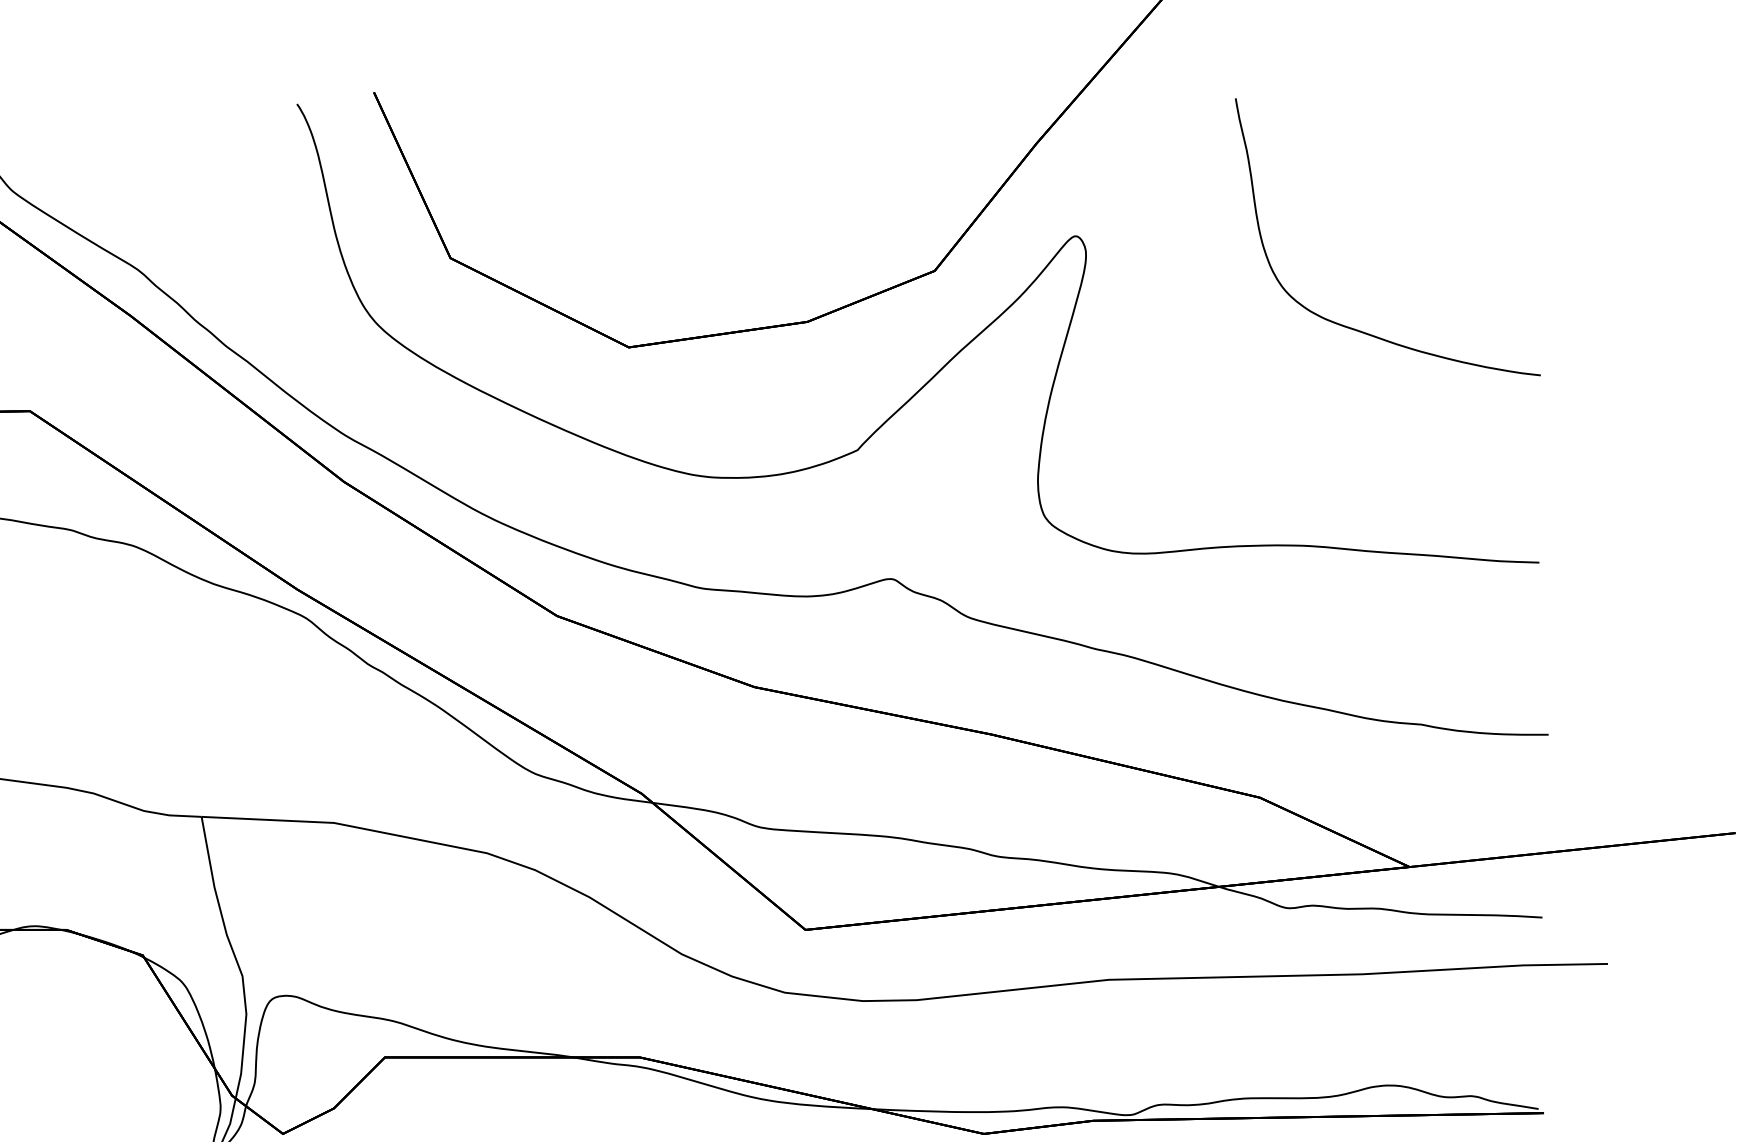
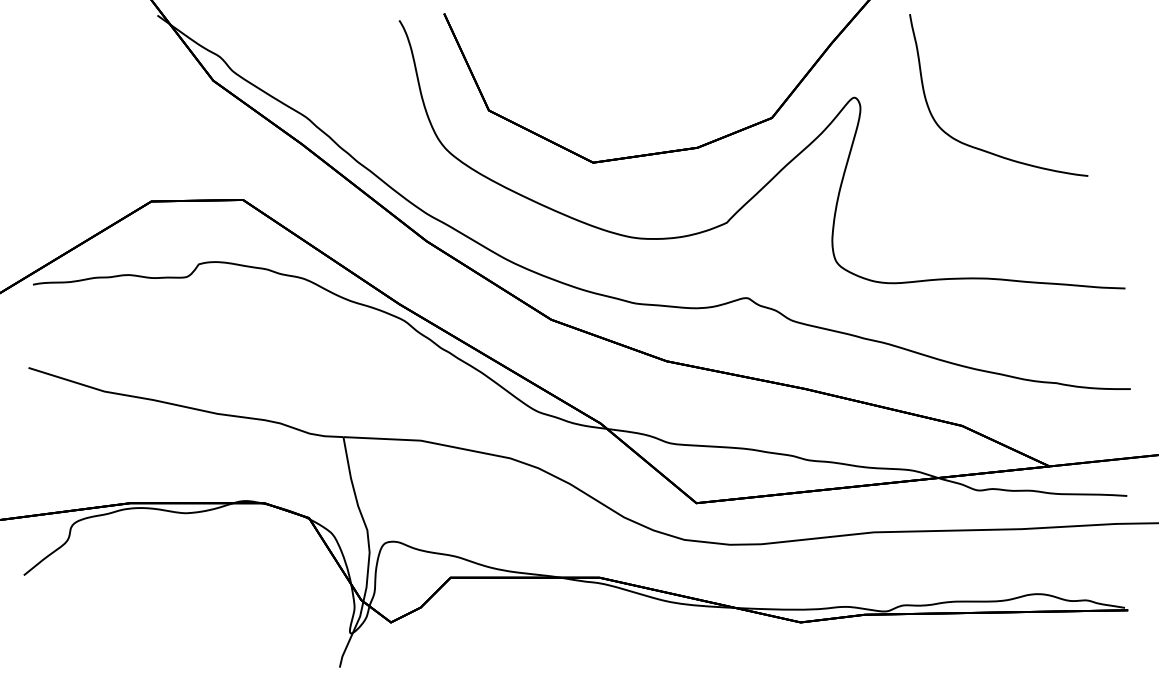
curve: (1356, 328) -> (980, 148), moved

